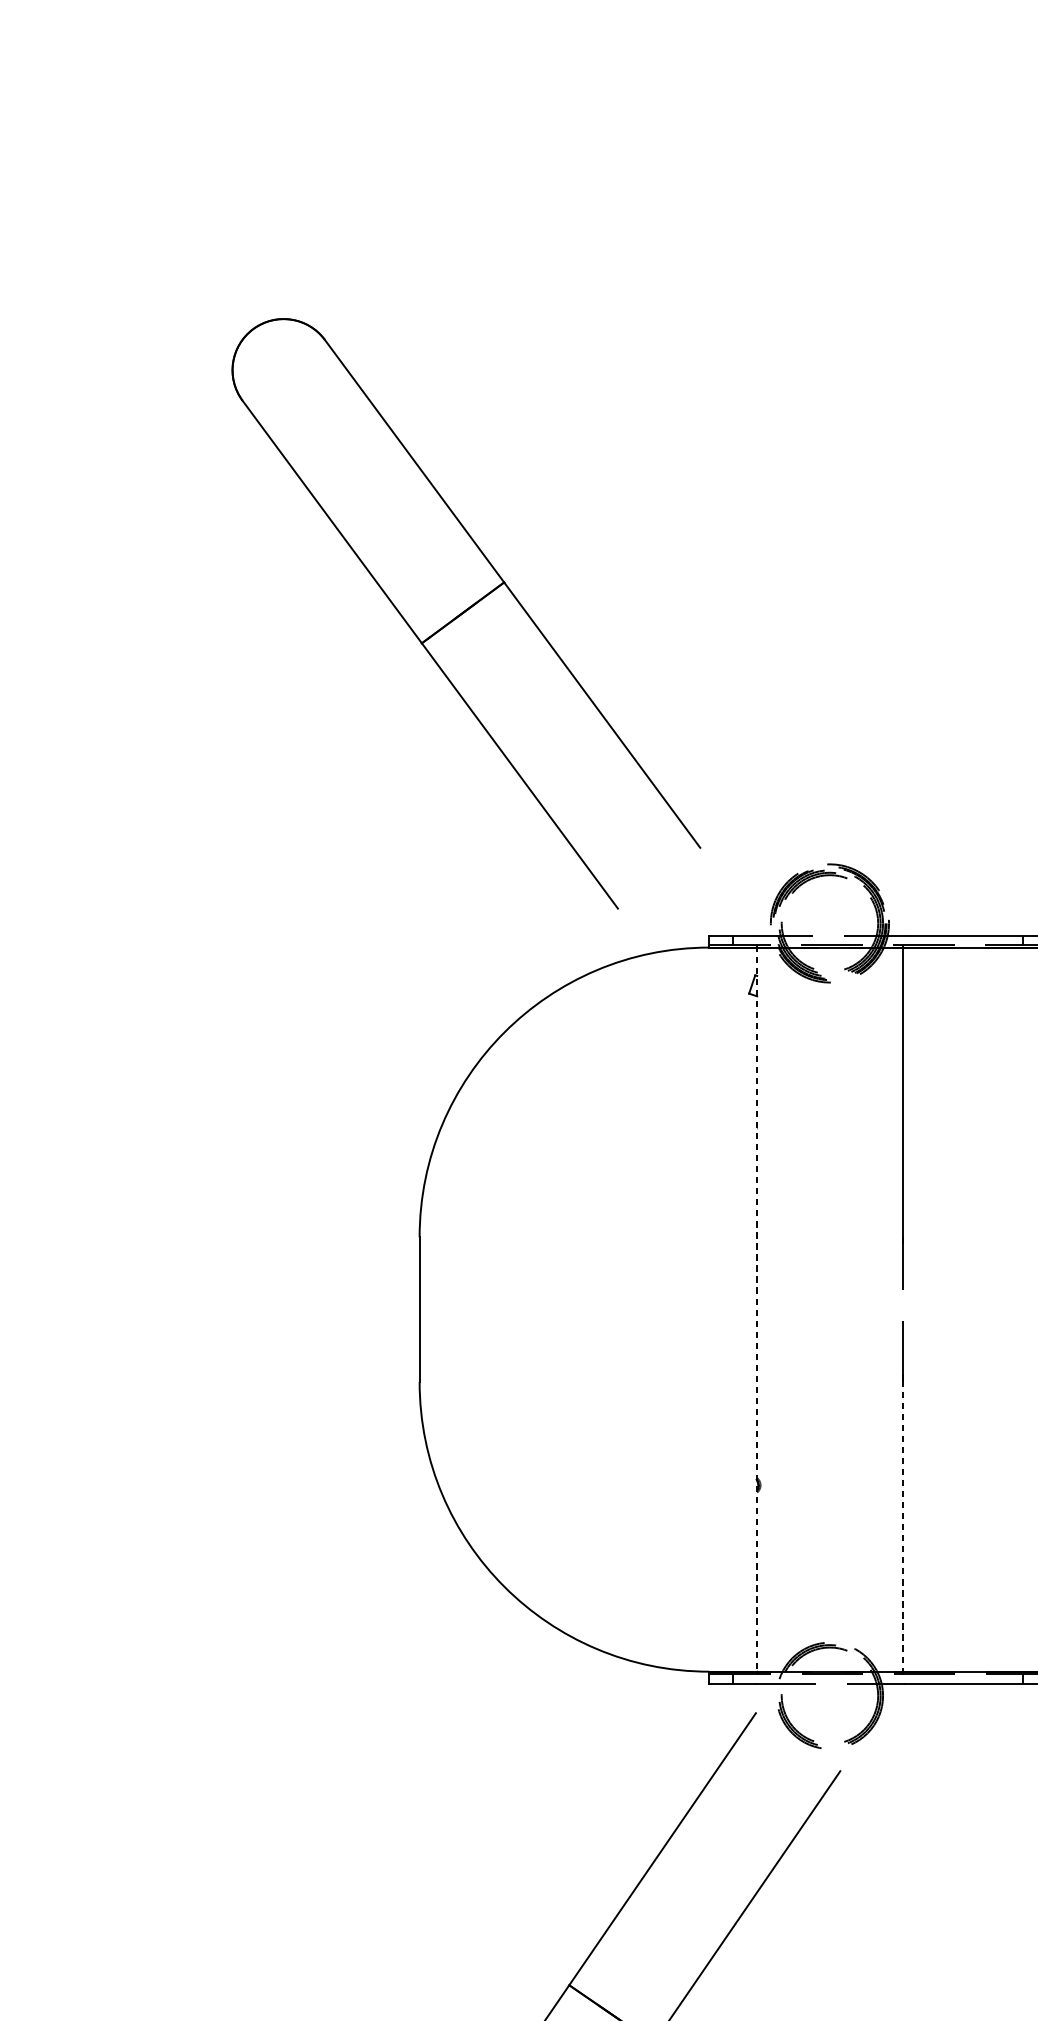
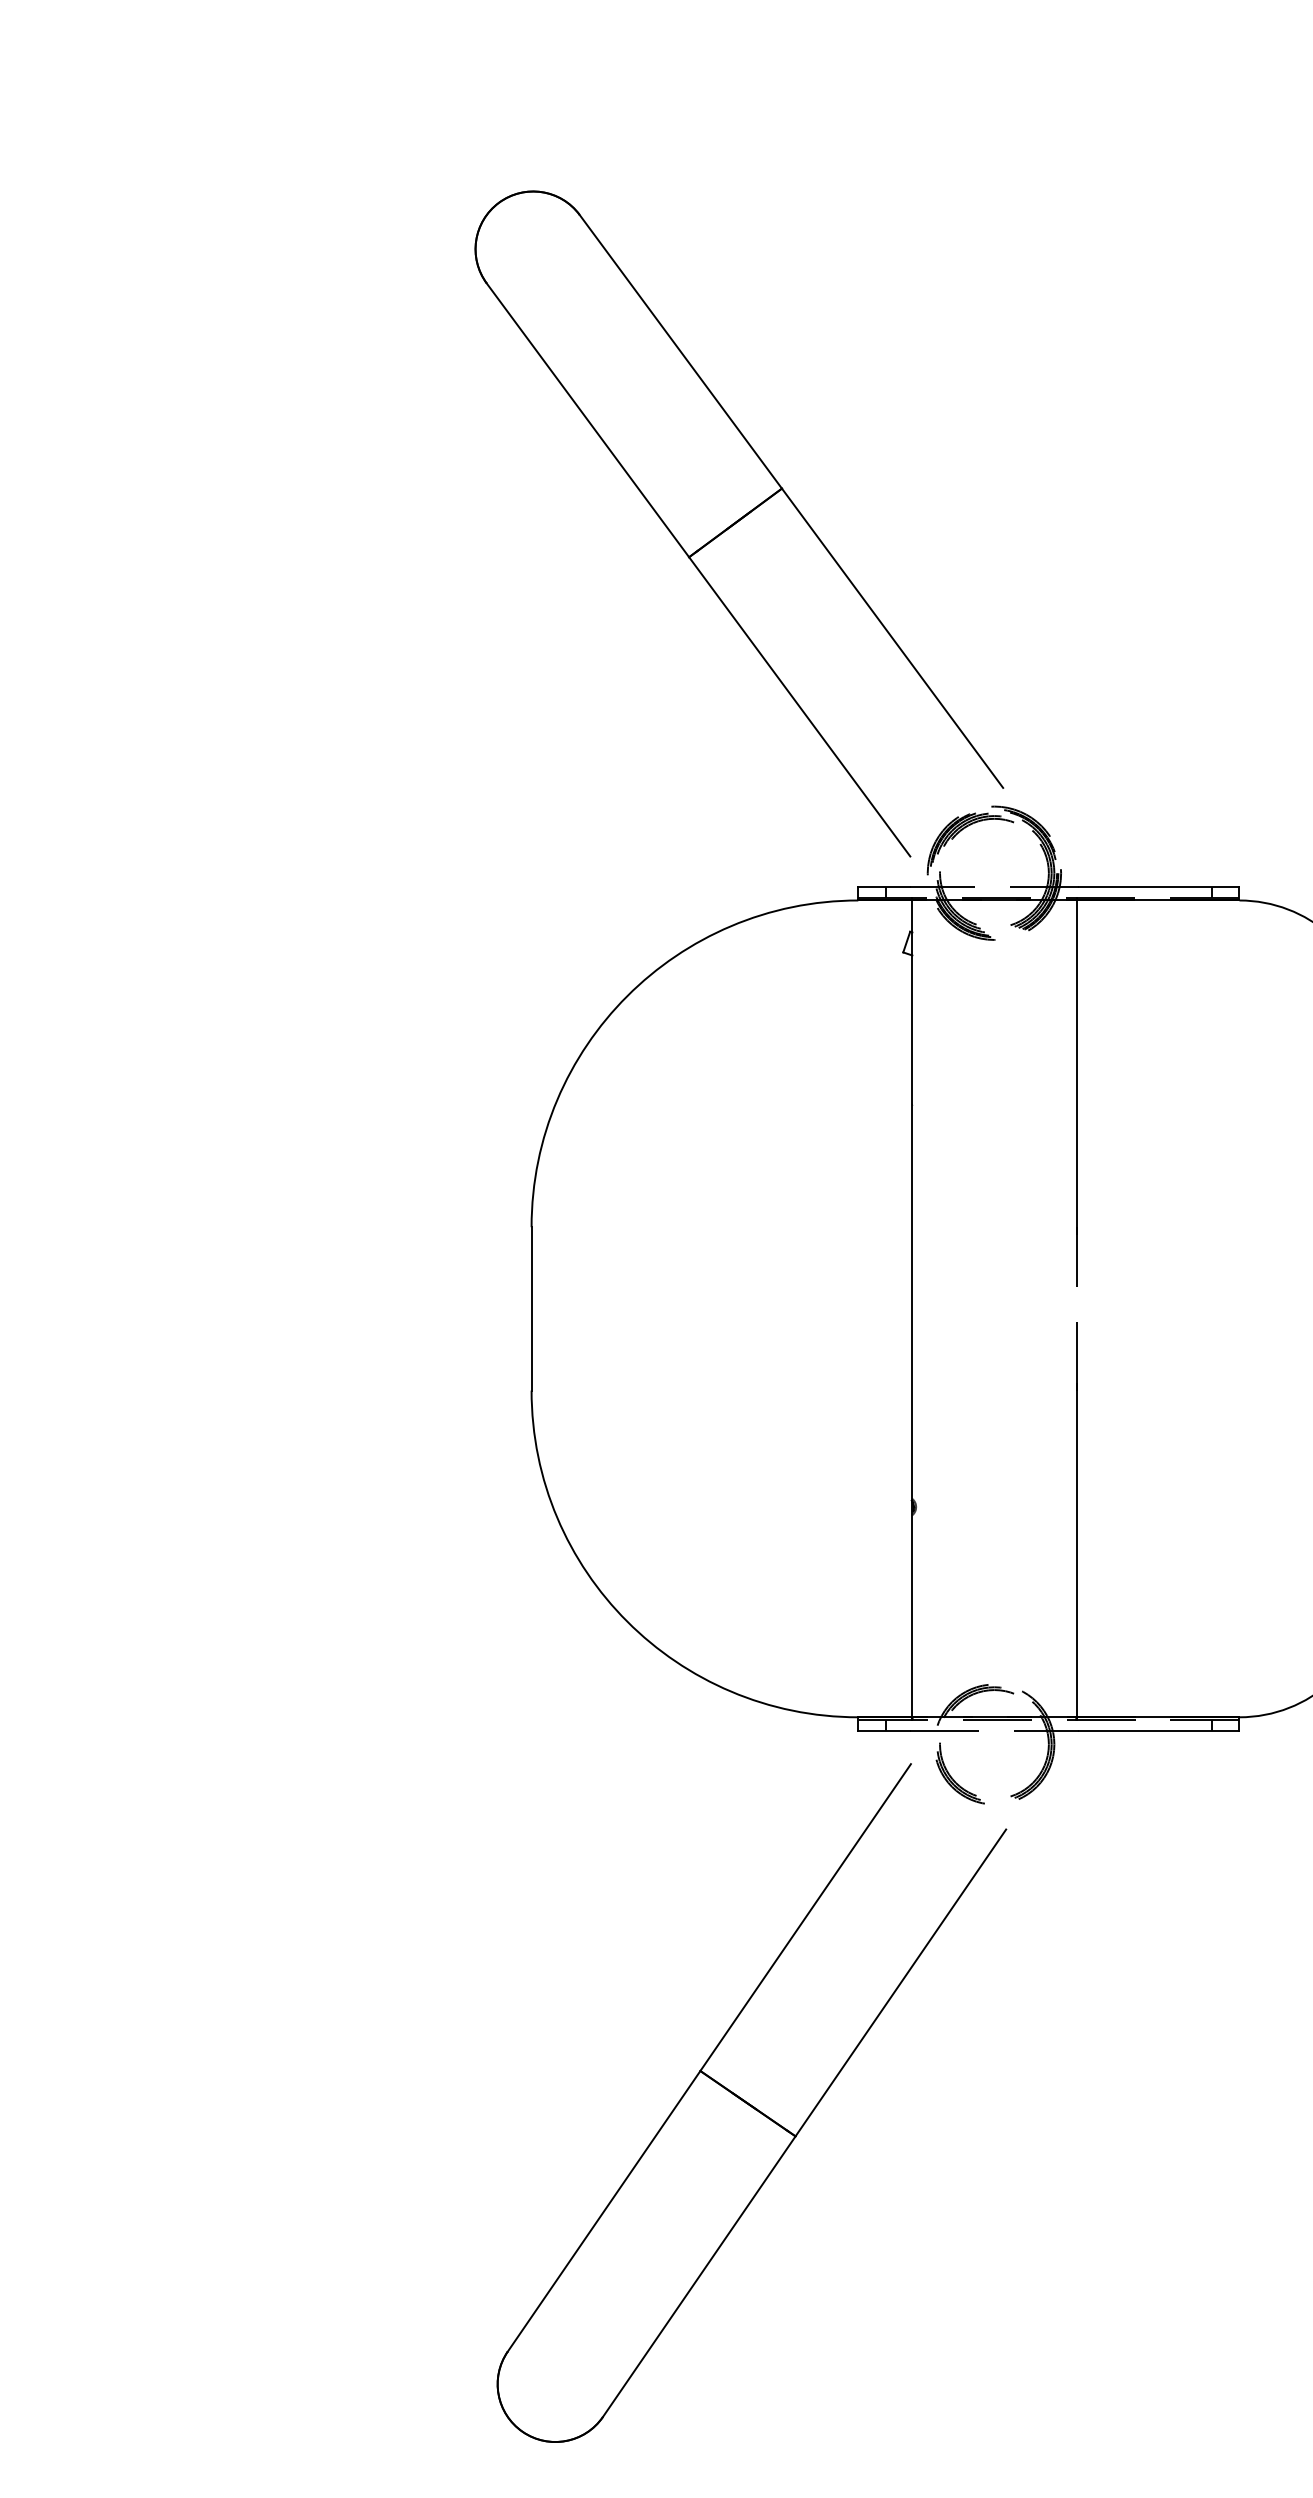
part: (466, 613) -> (739, 523), moved
line: (757, 1309) -> (912, 1308), dashed -> solid
line: (902, 1527) -> (1076, 1554), dashed -> solid

